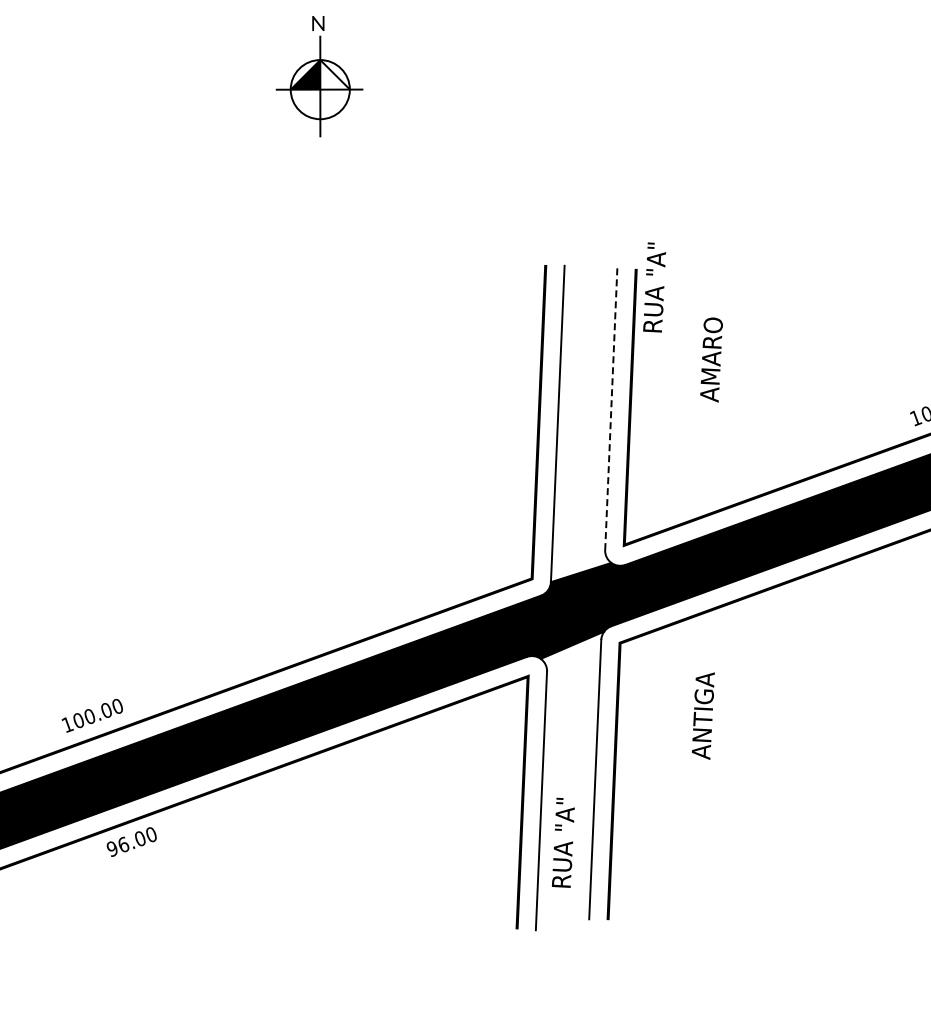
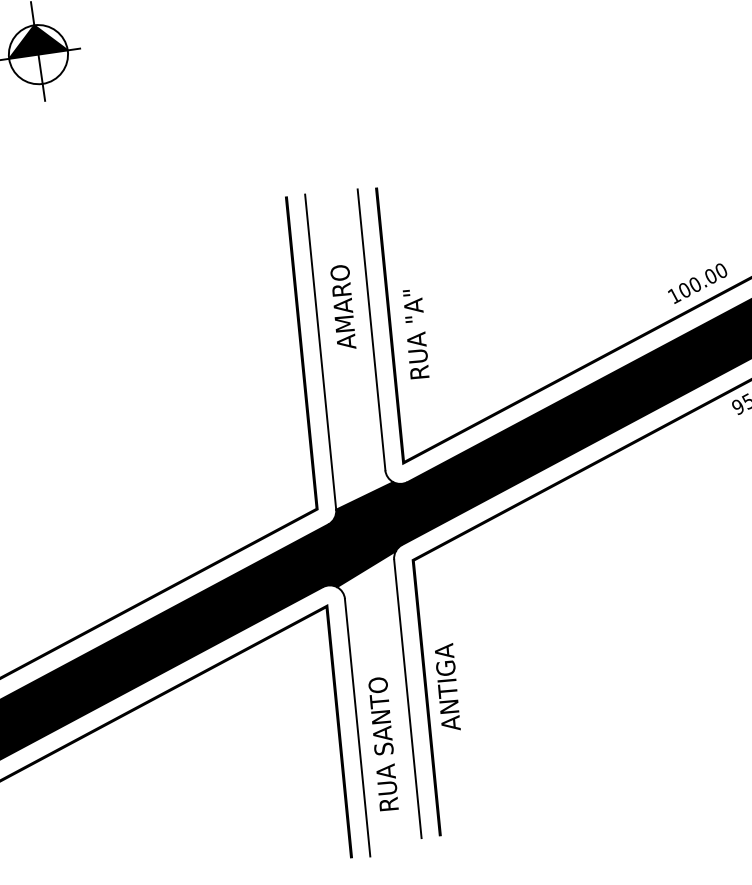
fill: (334, 74) -> (50, 37), added
text: (654, 287) -> (415, 334), moved
text: (711, 359) -> (343, 307), moved
line: (611, 408) -> (371, 329), dashed -> solid
text: (703, 715) -> (447, 687), moved
text: (565, 792) -> (380, 715), RUA "A" -> RUA SANTO

